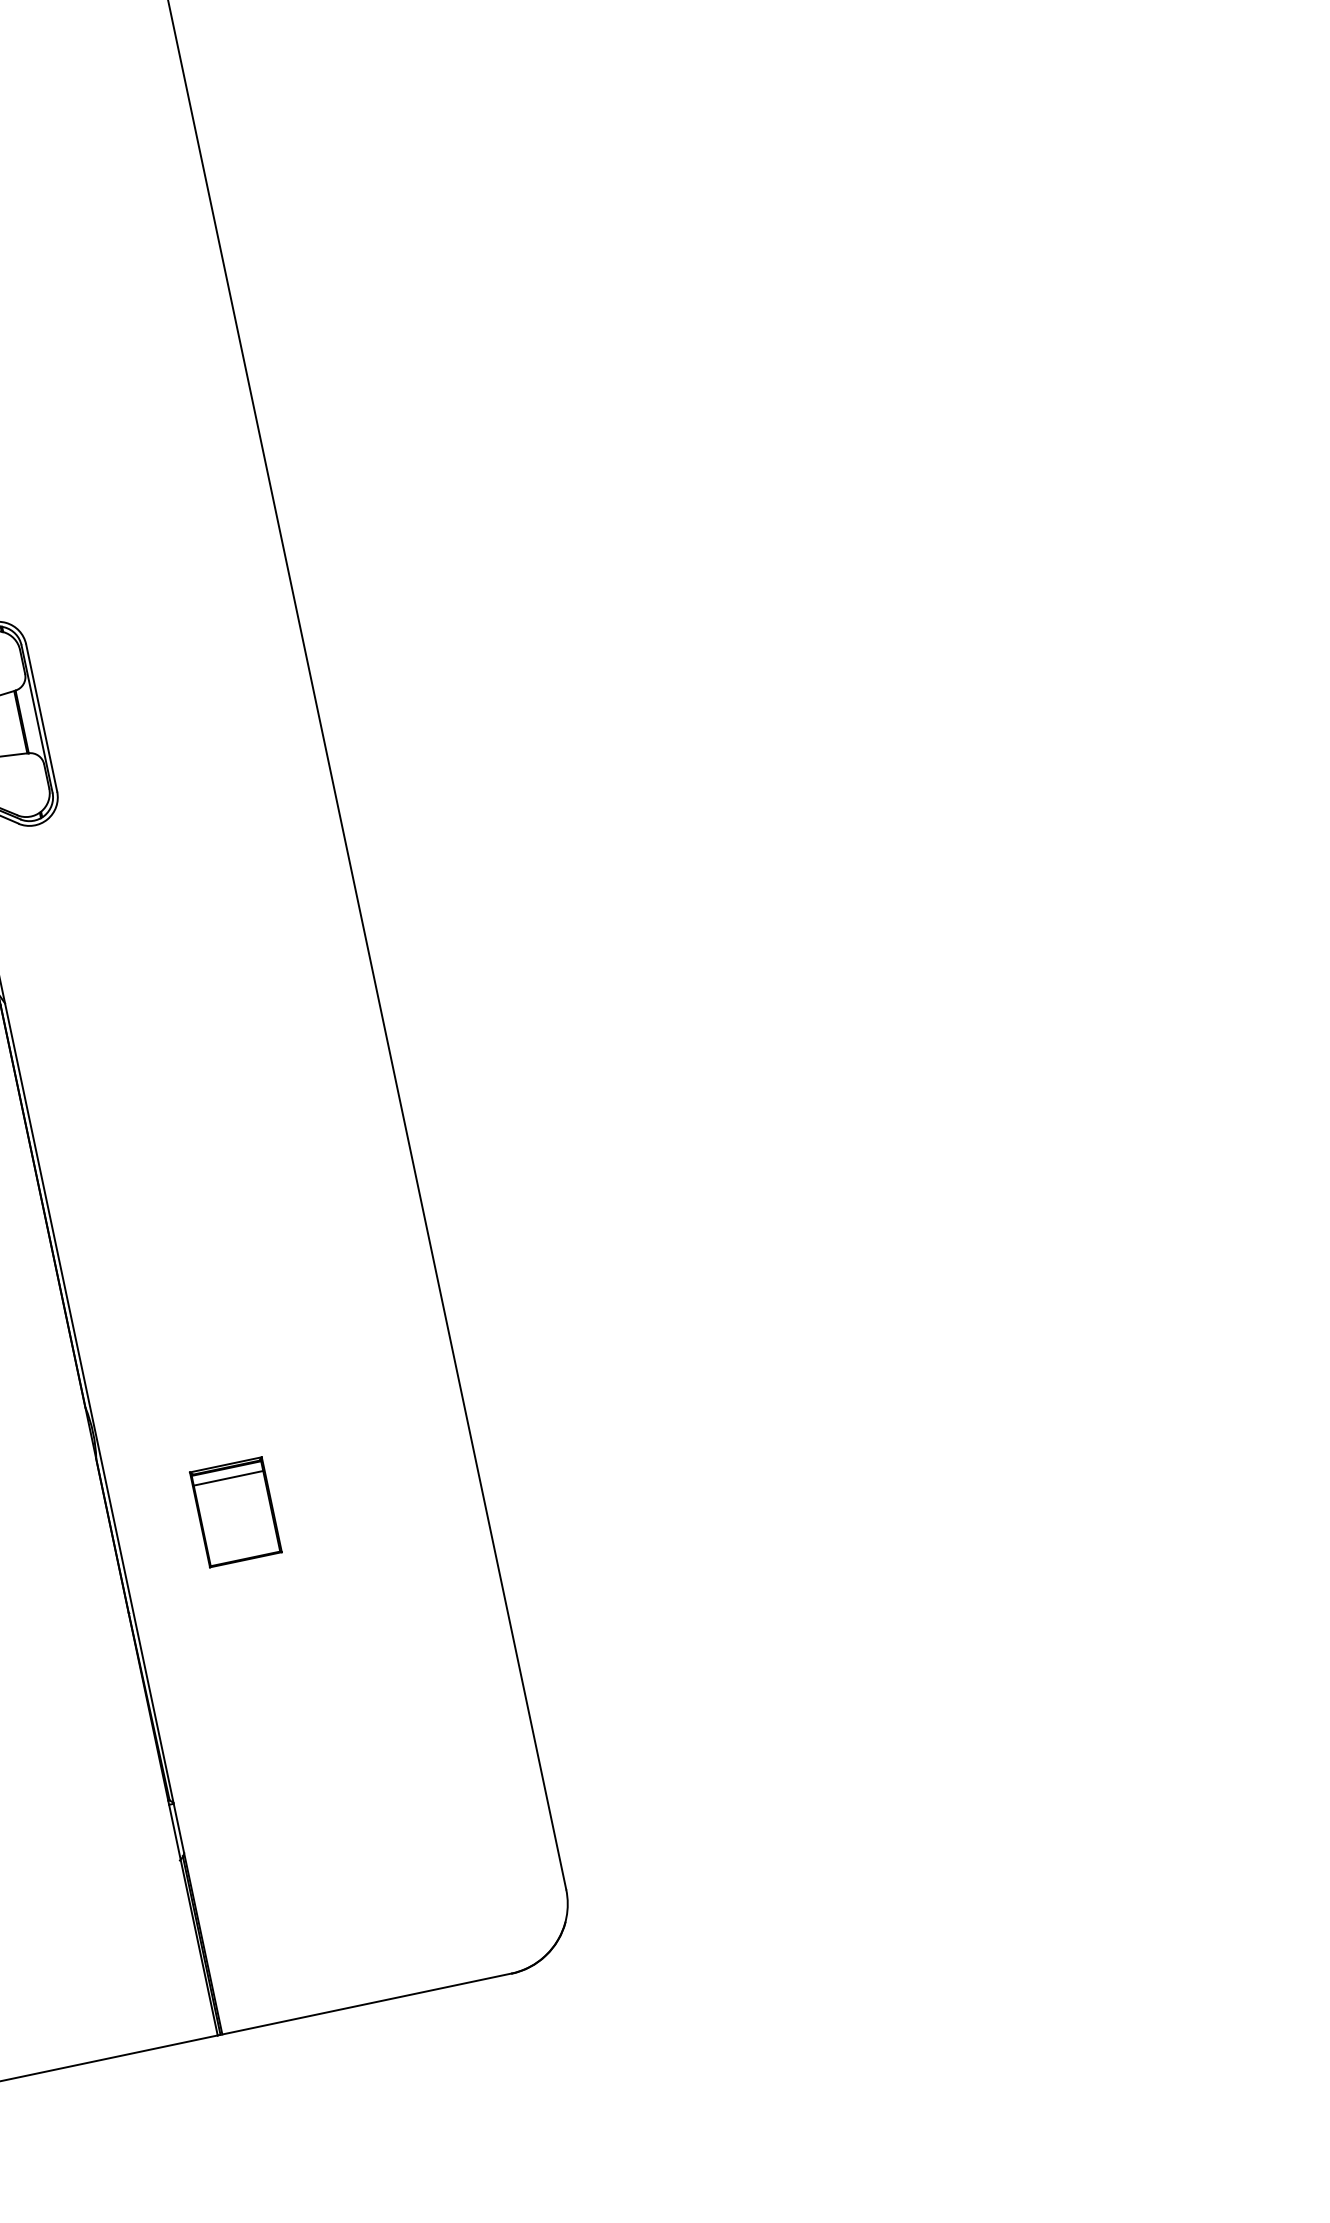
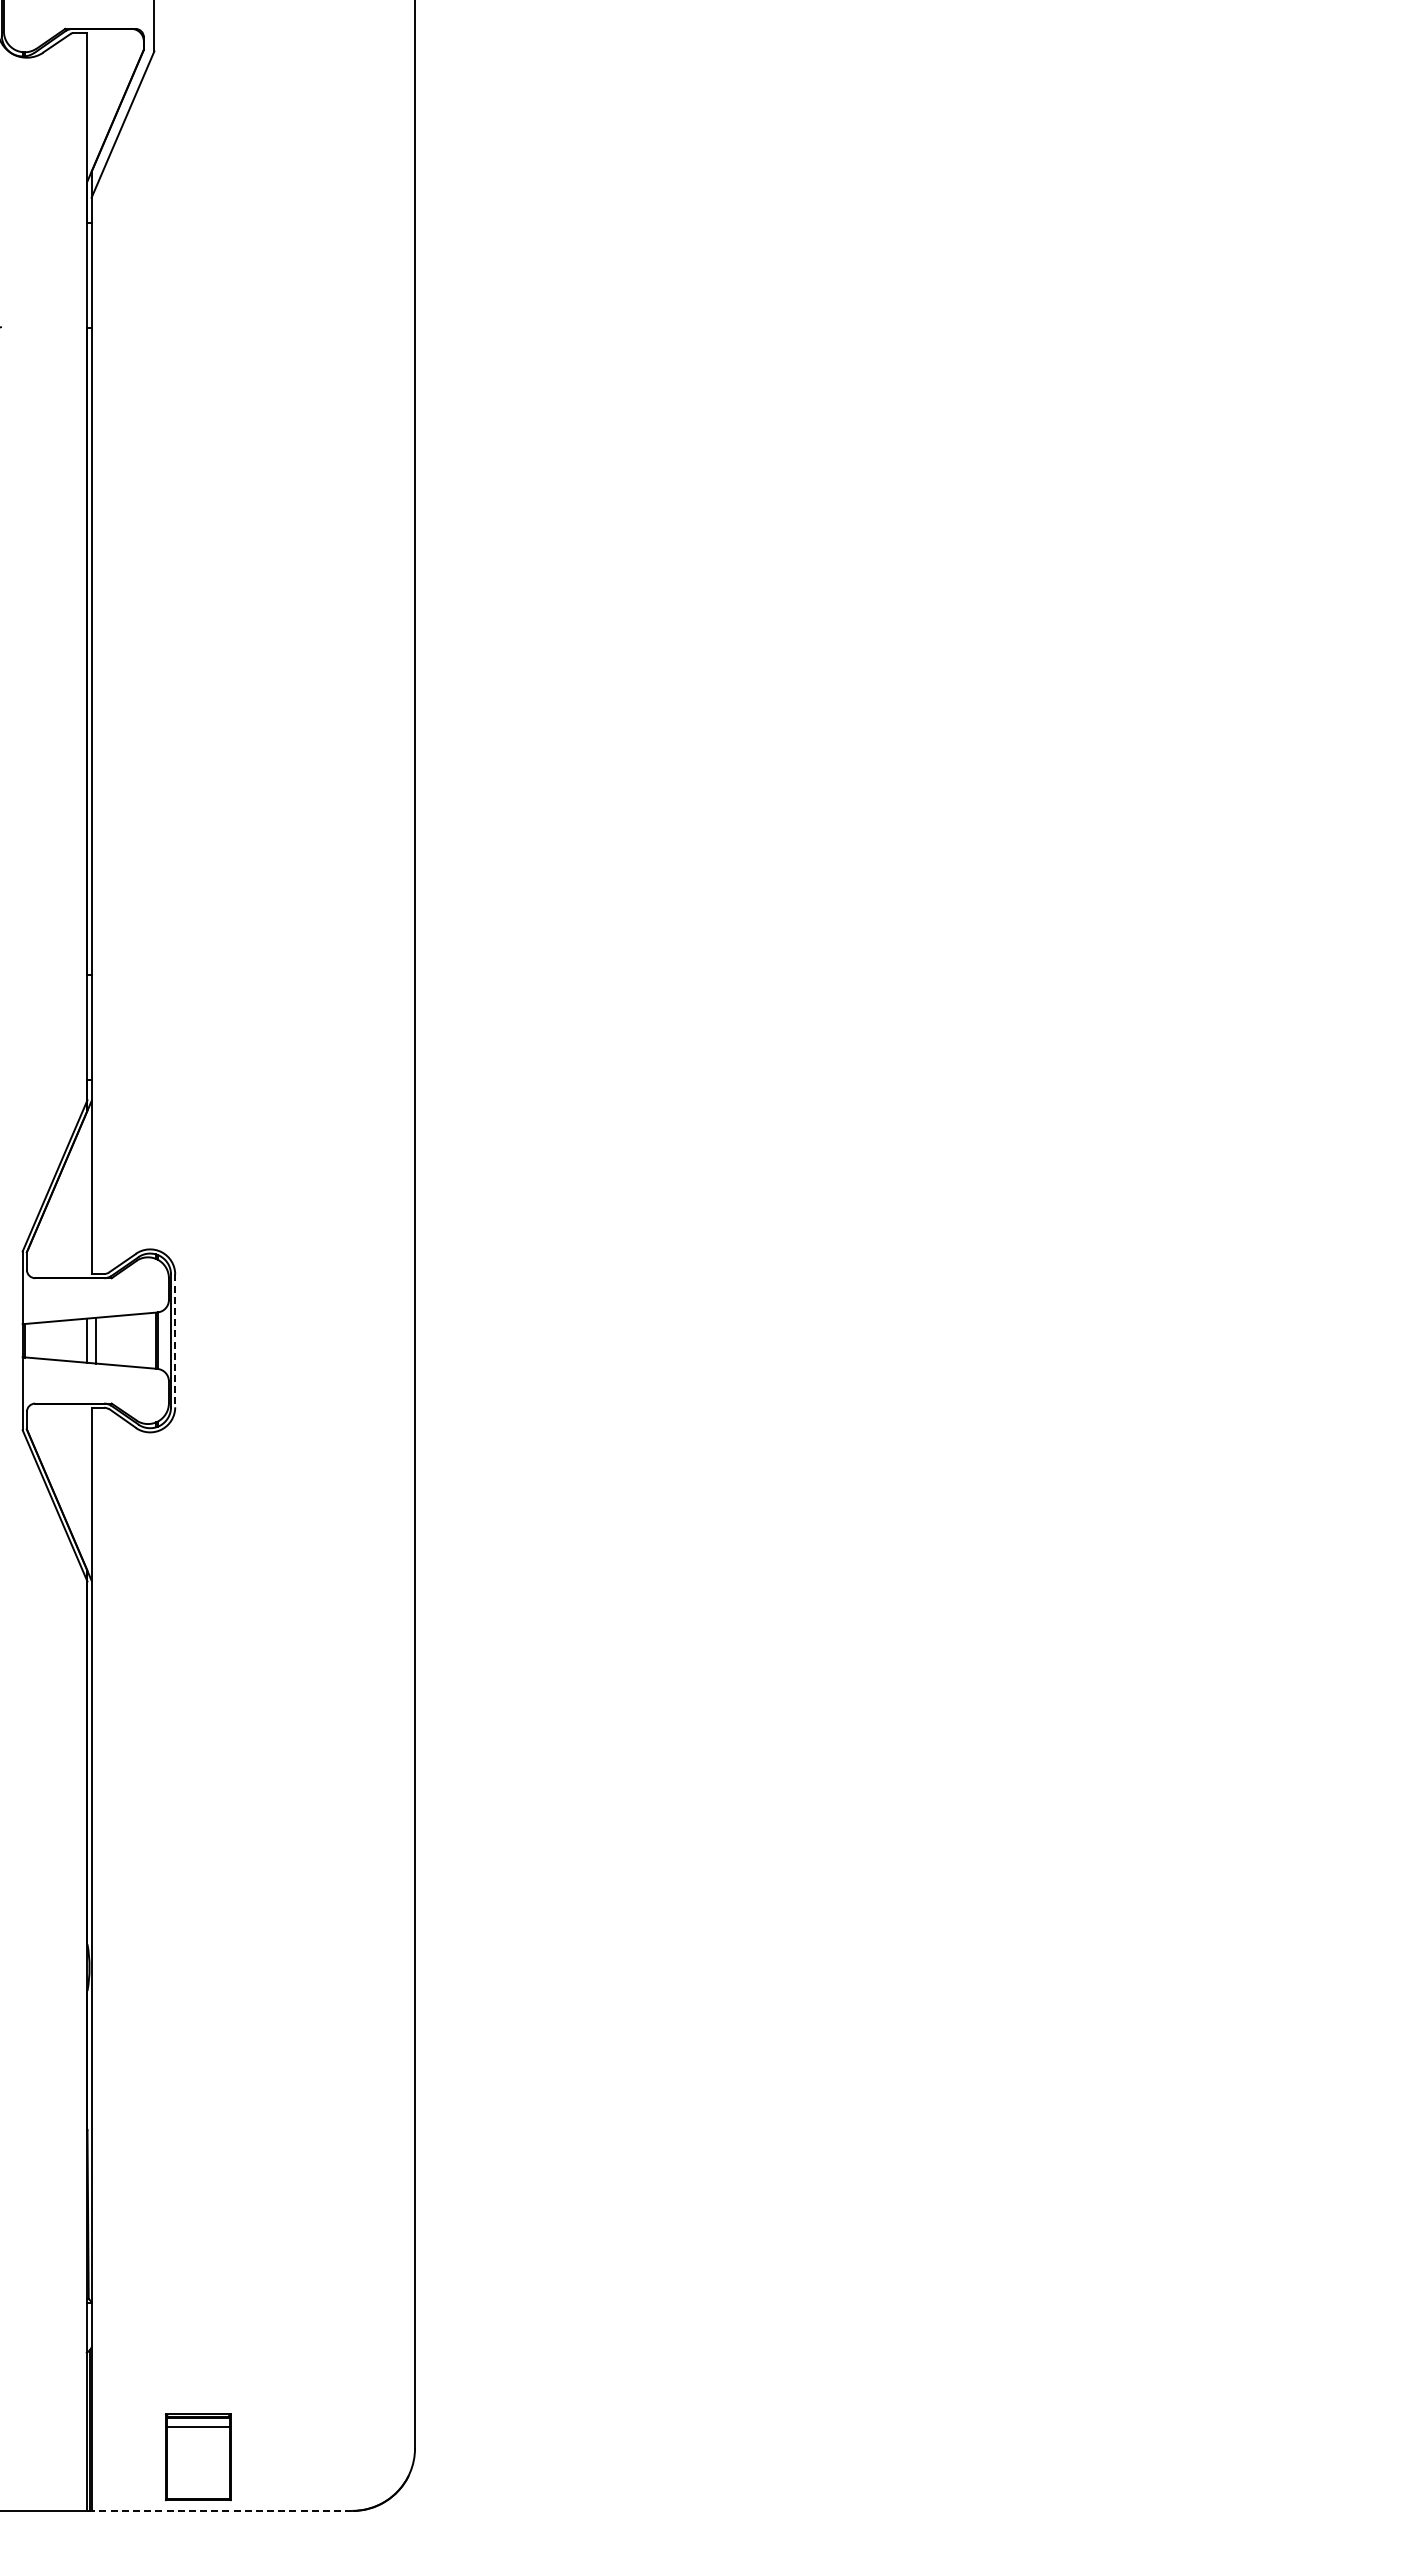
line: (42, 718) -> (175, 1341), solid -> dashed
part: (236, 1512) -> (198, 2457), moved
line: (366, 2003) -> (221, 2510), solid -> dashed

